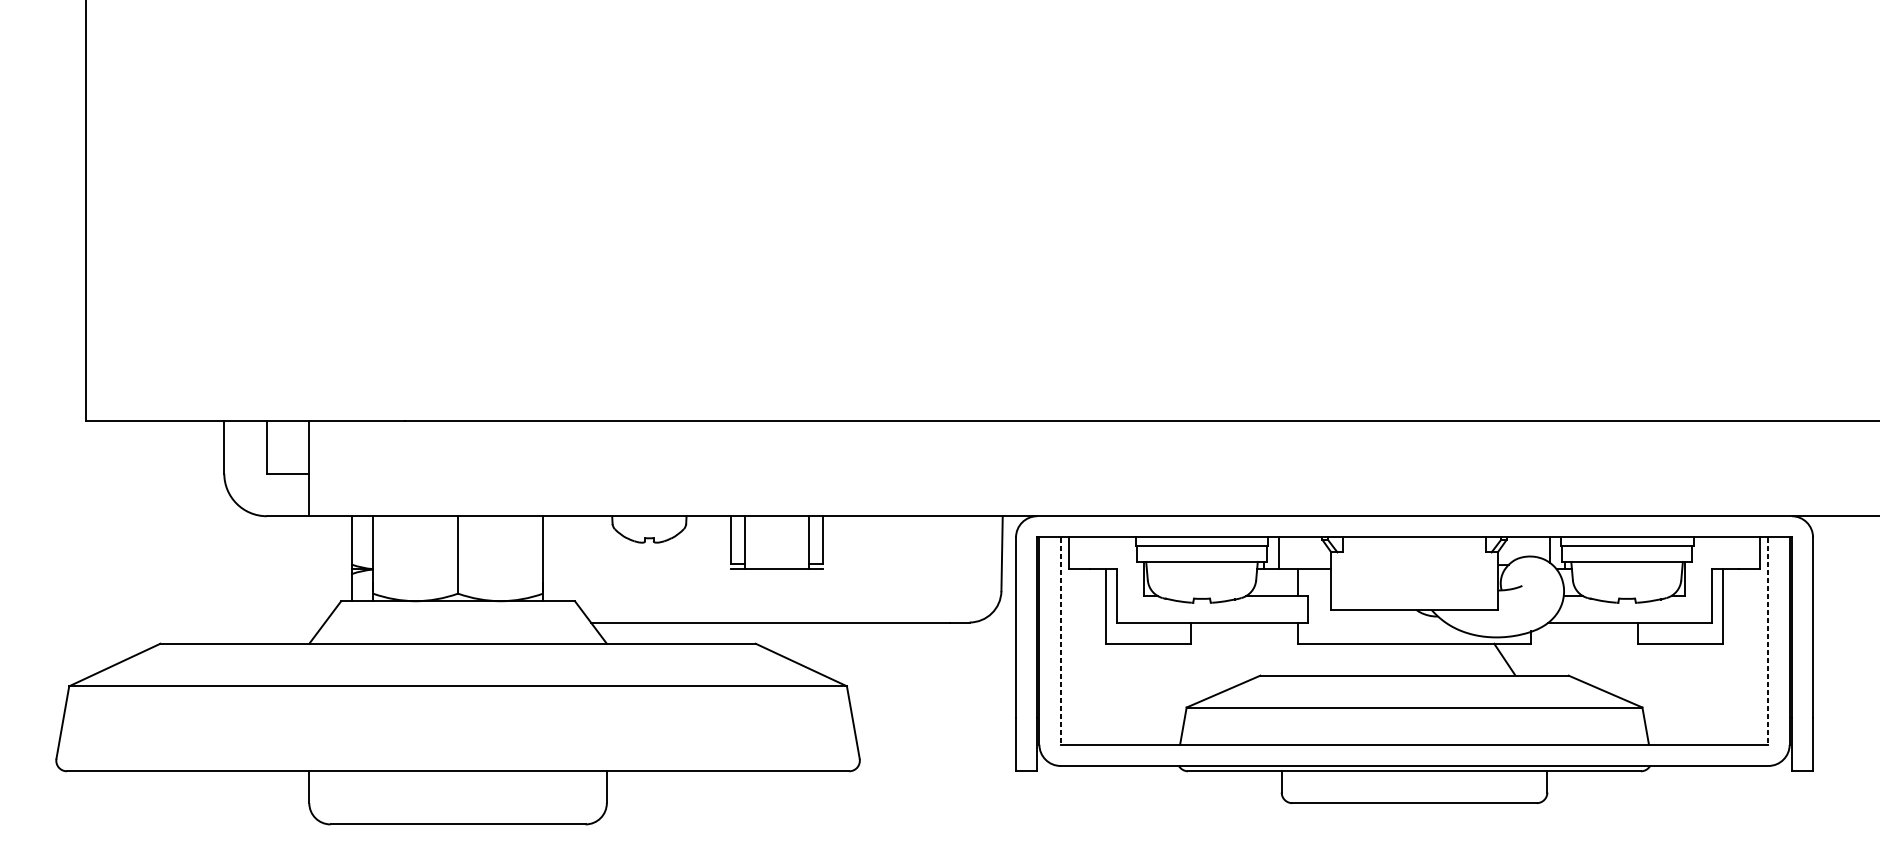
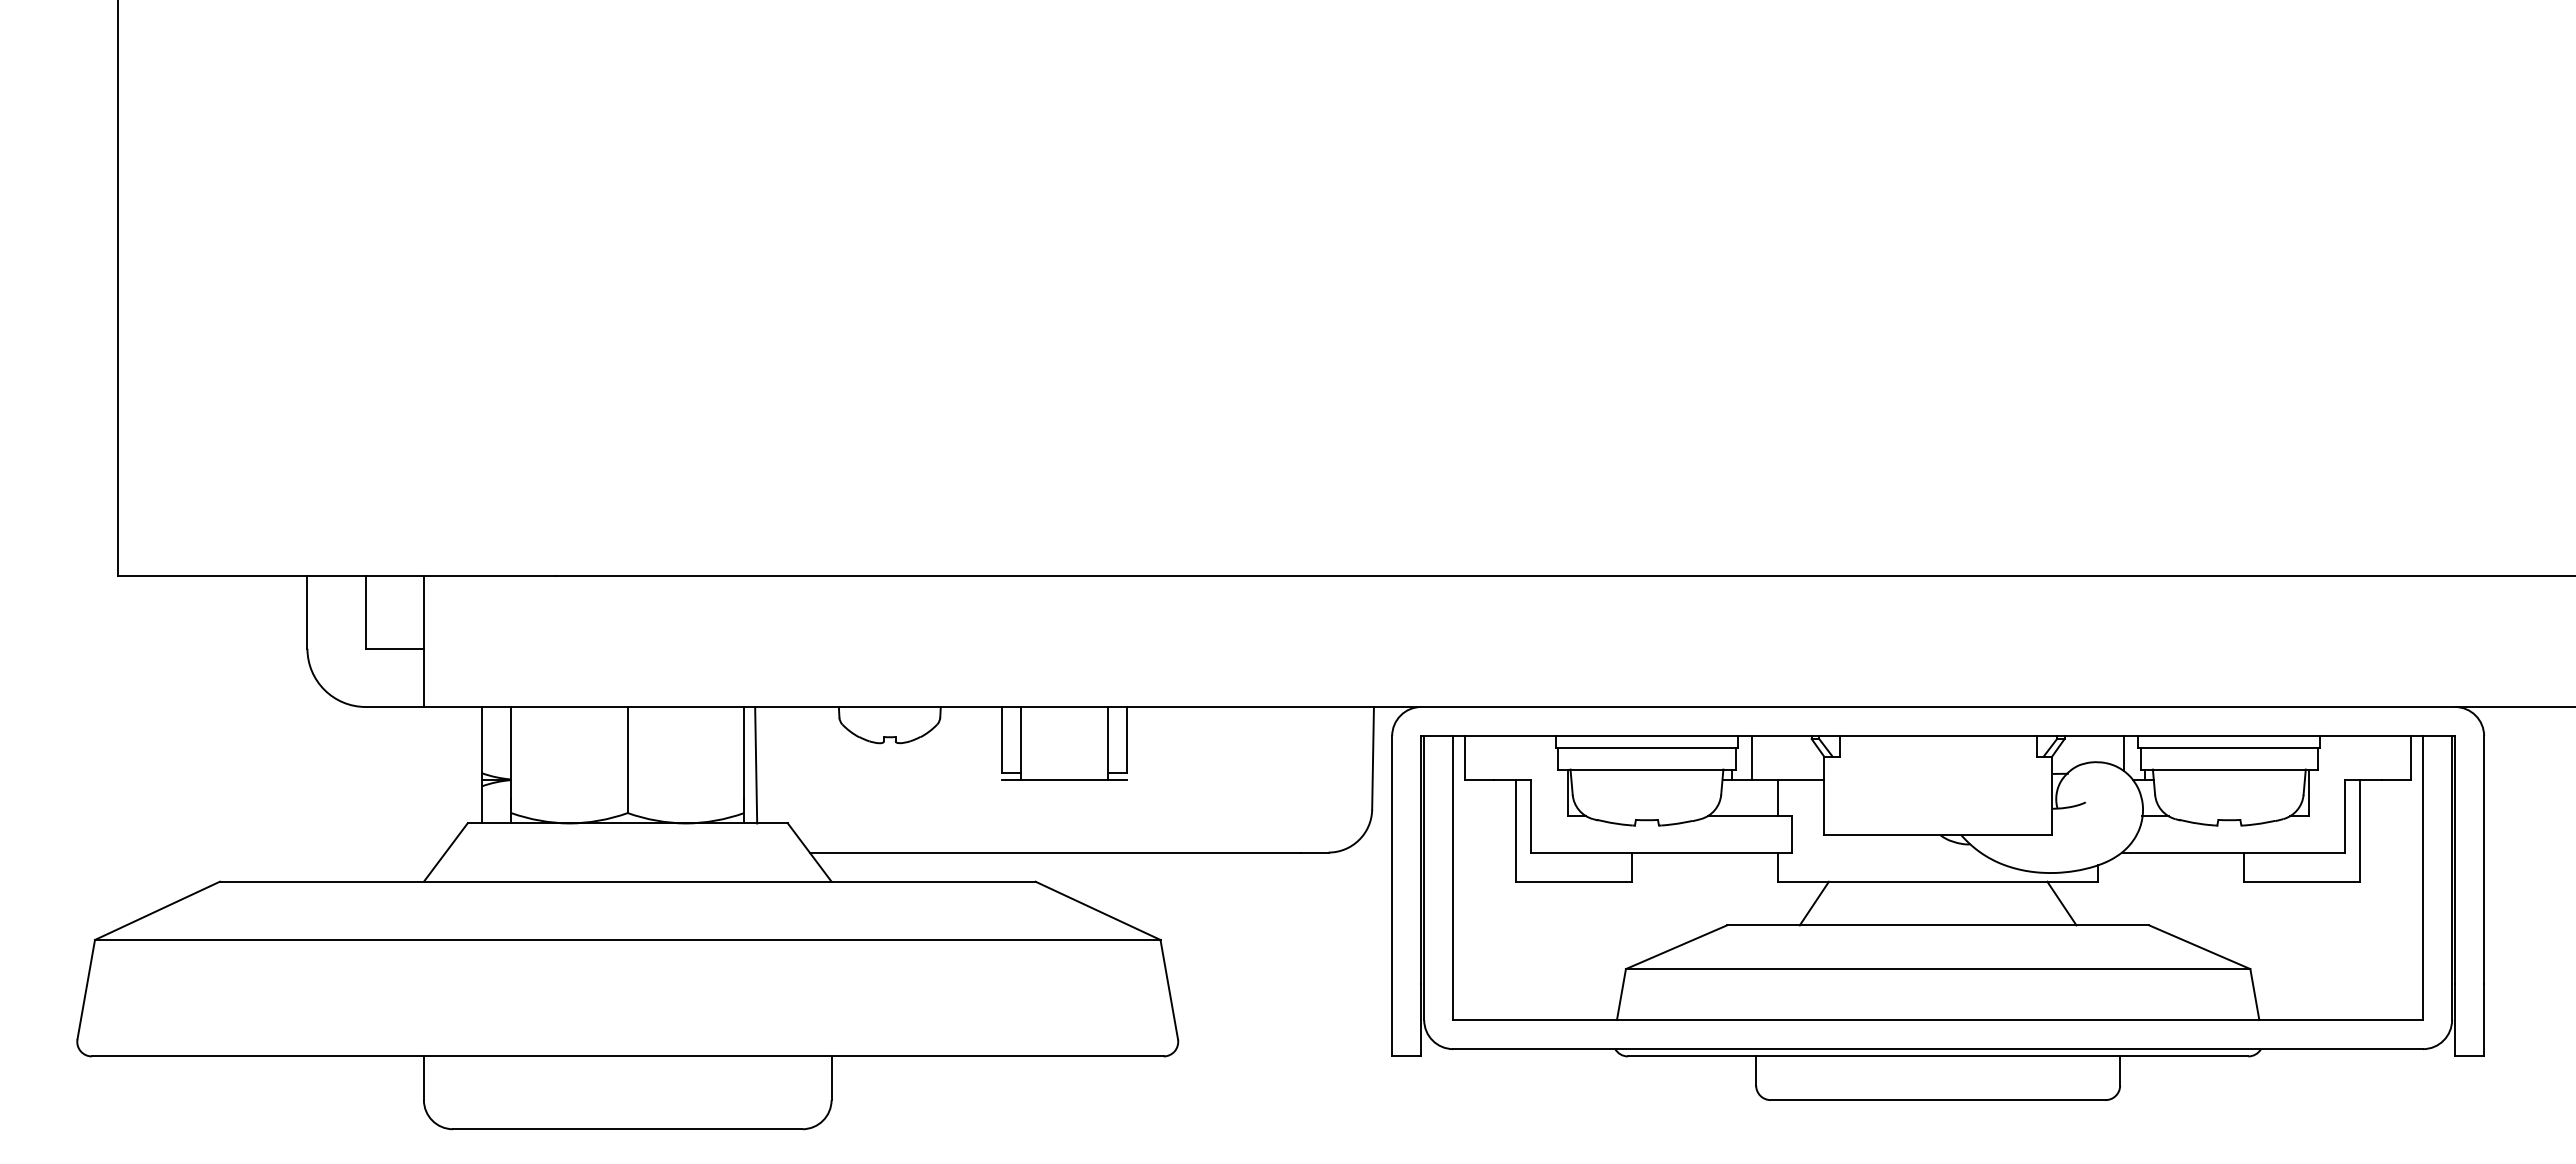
line: (552, 558) -> (756, 765), added
line: (1060, 641) -> (1453, 878), dashed -> solid
line: (1768, 641) -> (2423, 878), dashed -> solid
line: (1323, 659) -> (1813, 903), added

